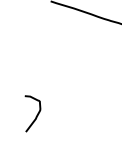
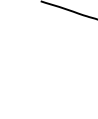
curve: (35, 116) -> (28, 93), removed

